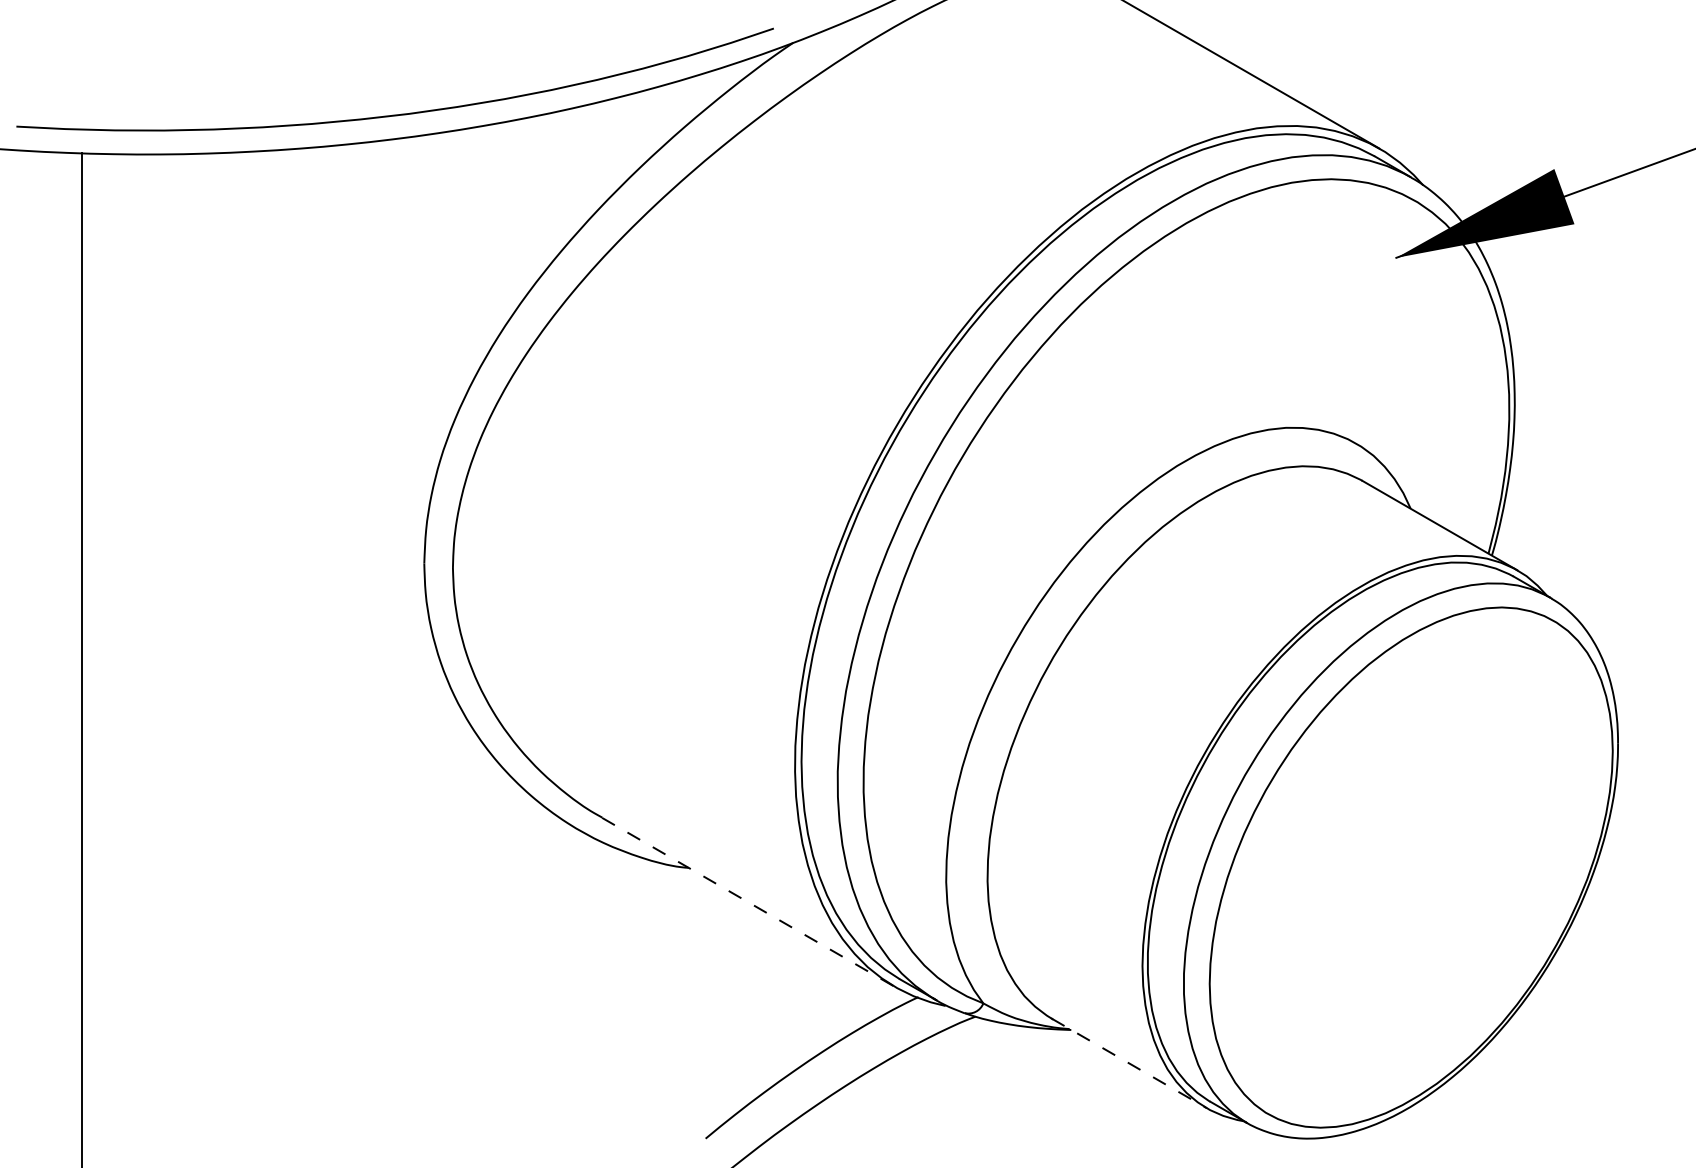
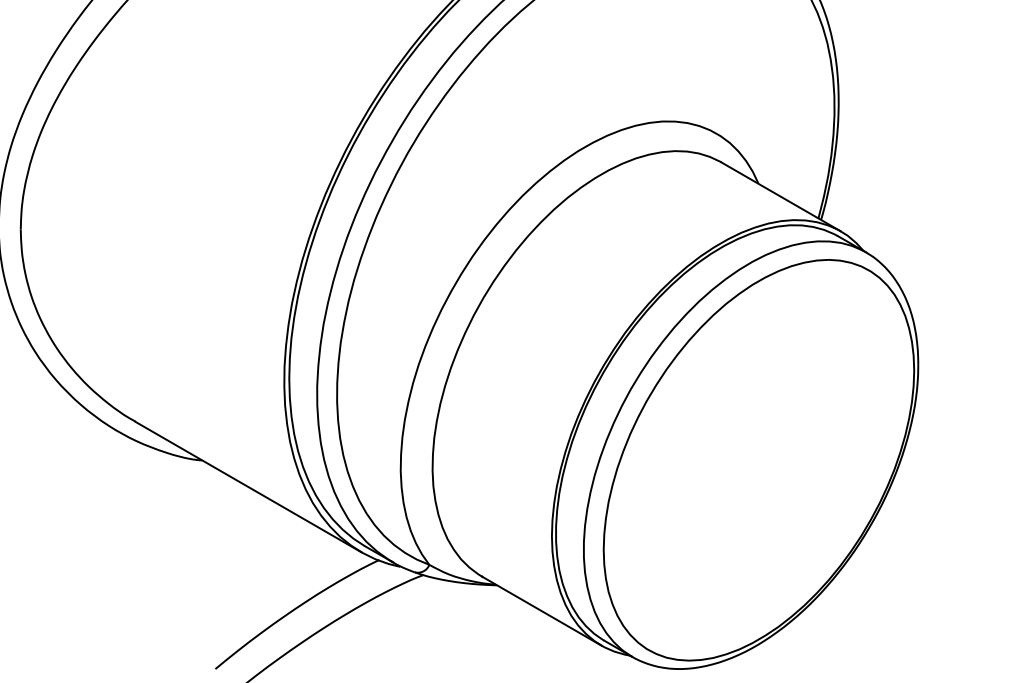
line: (749, 902) -> (249, 487), dashed -> solid
line: (1129, 1063) -> (541, 611), dashed -> solid

